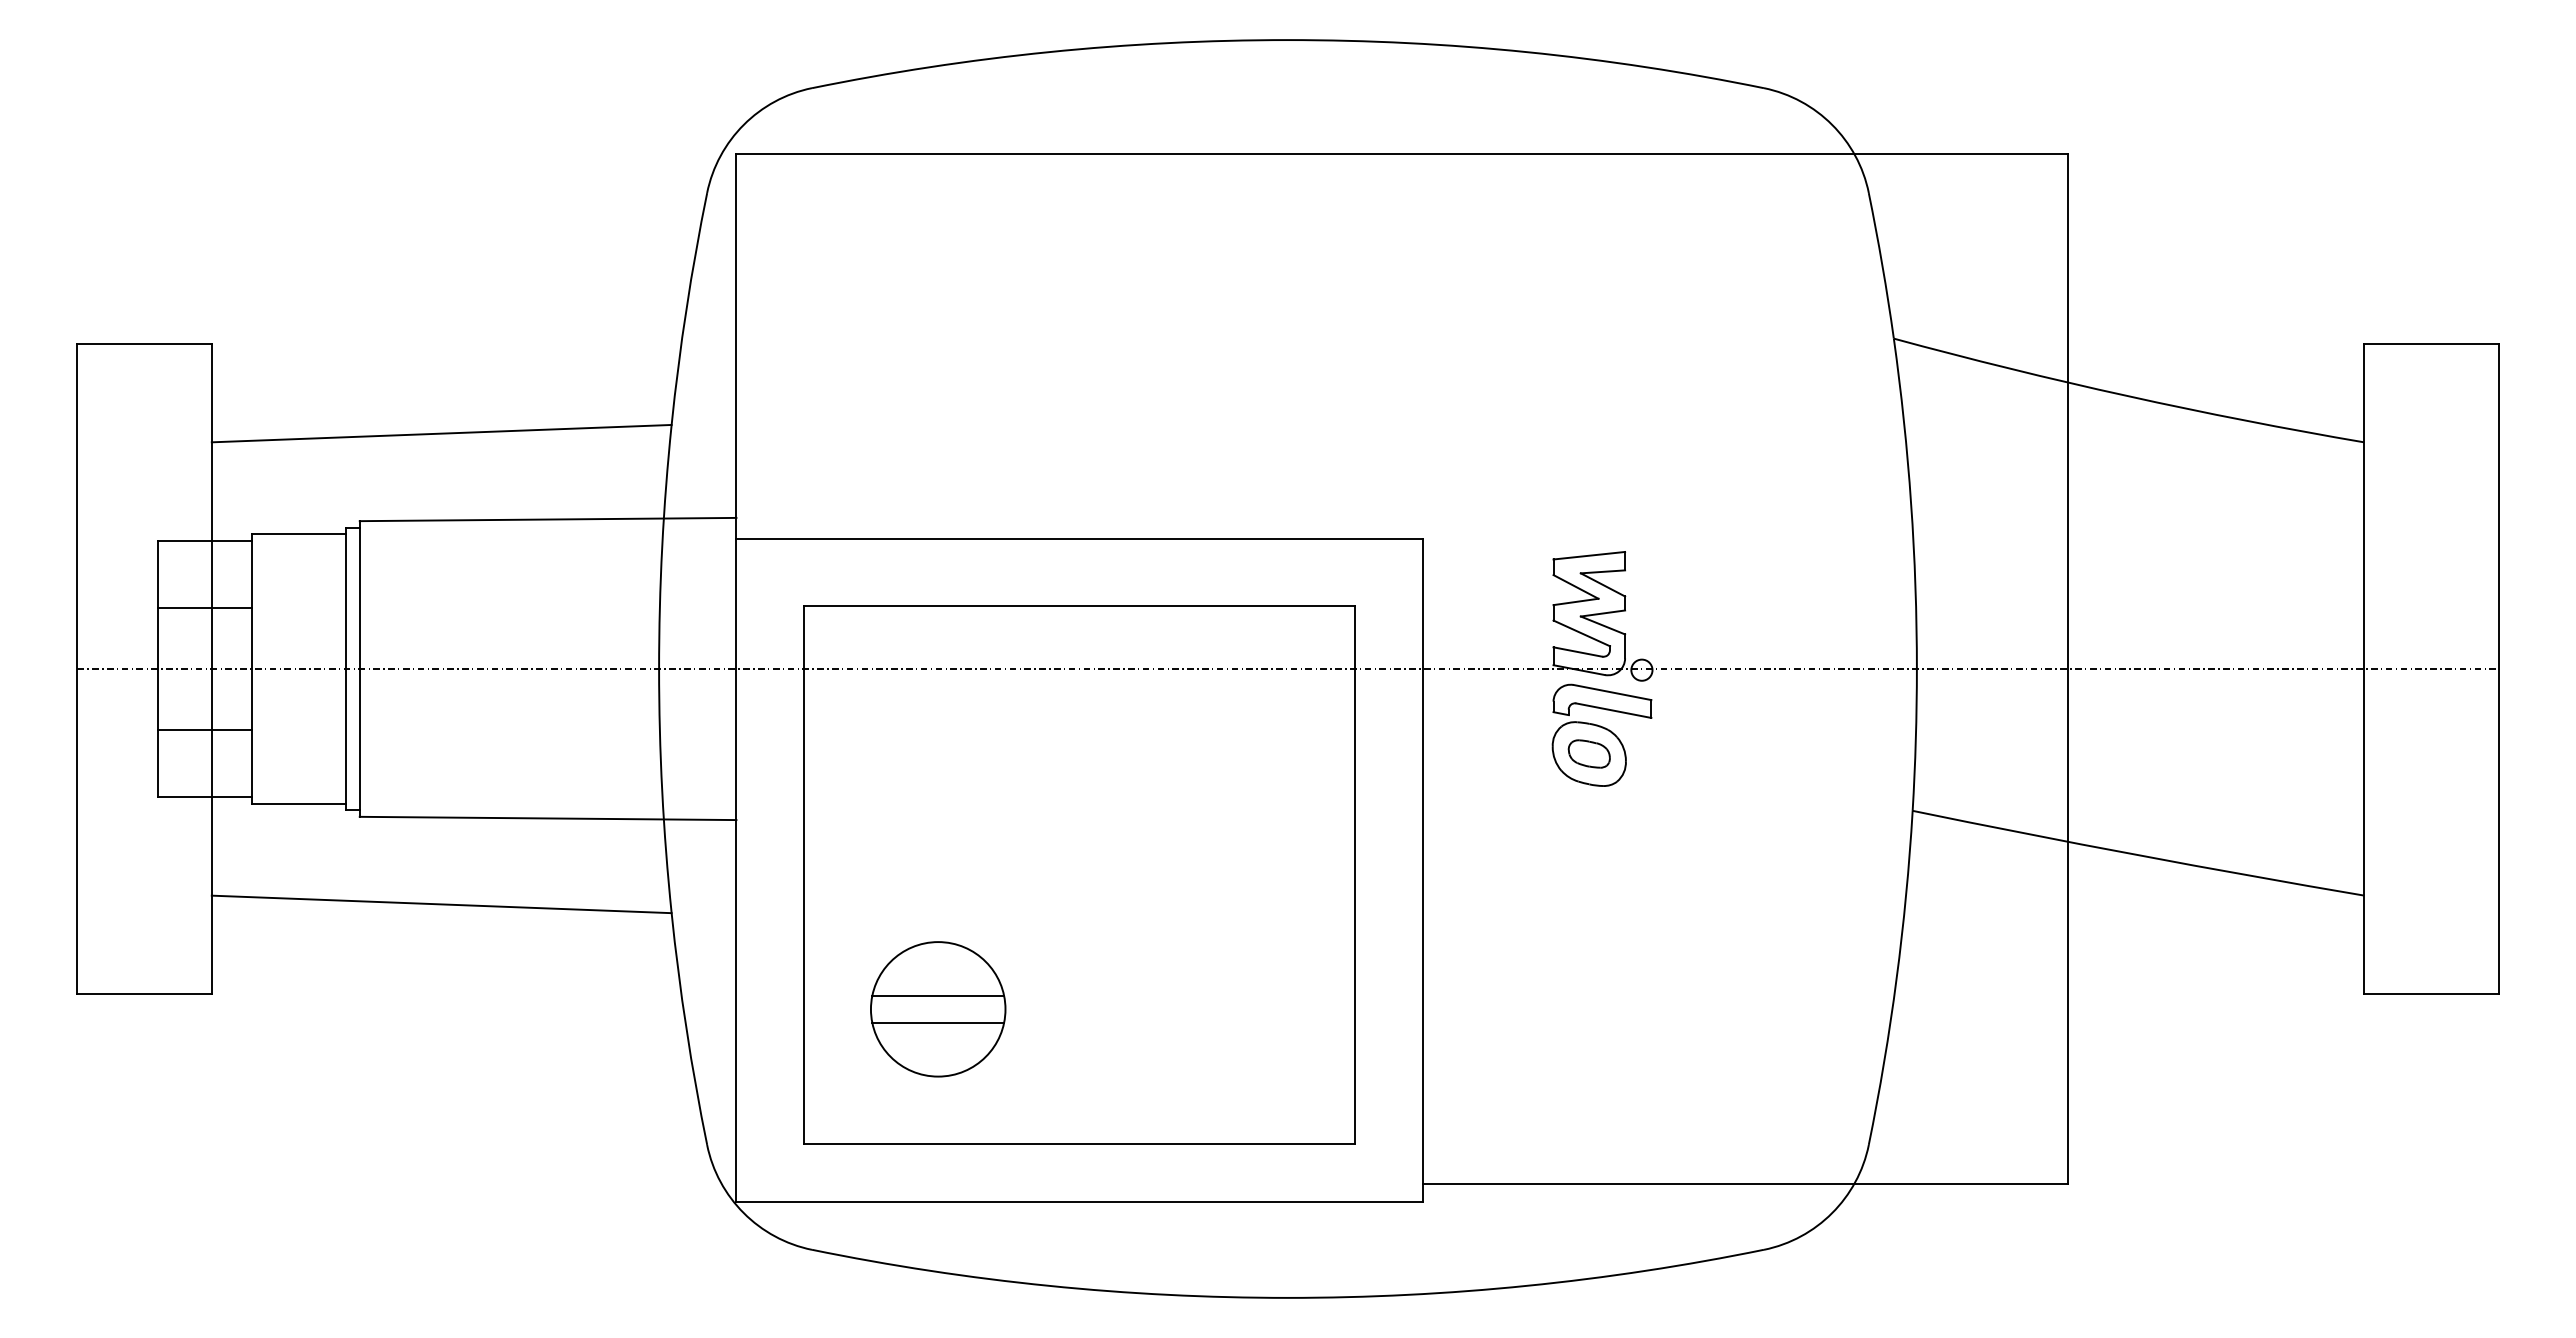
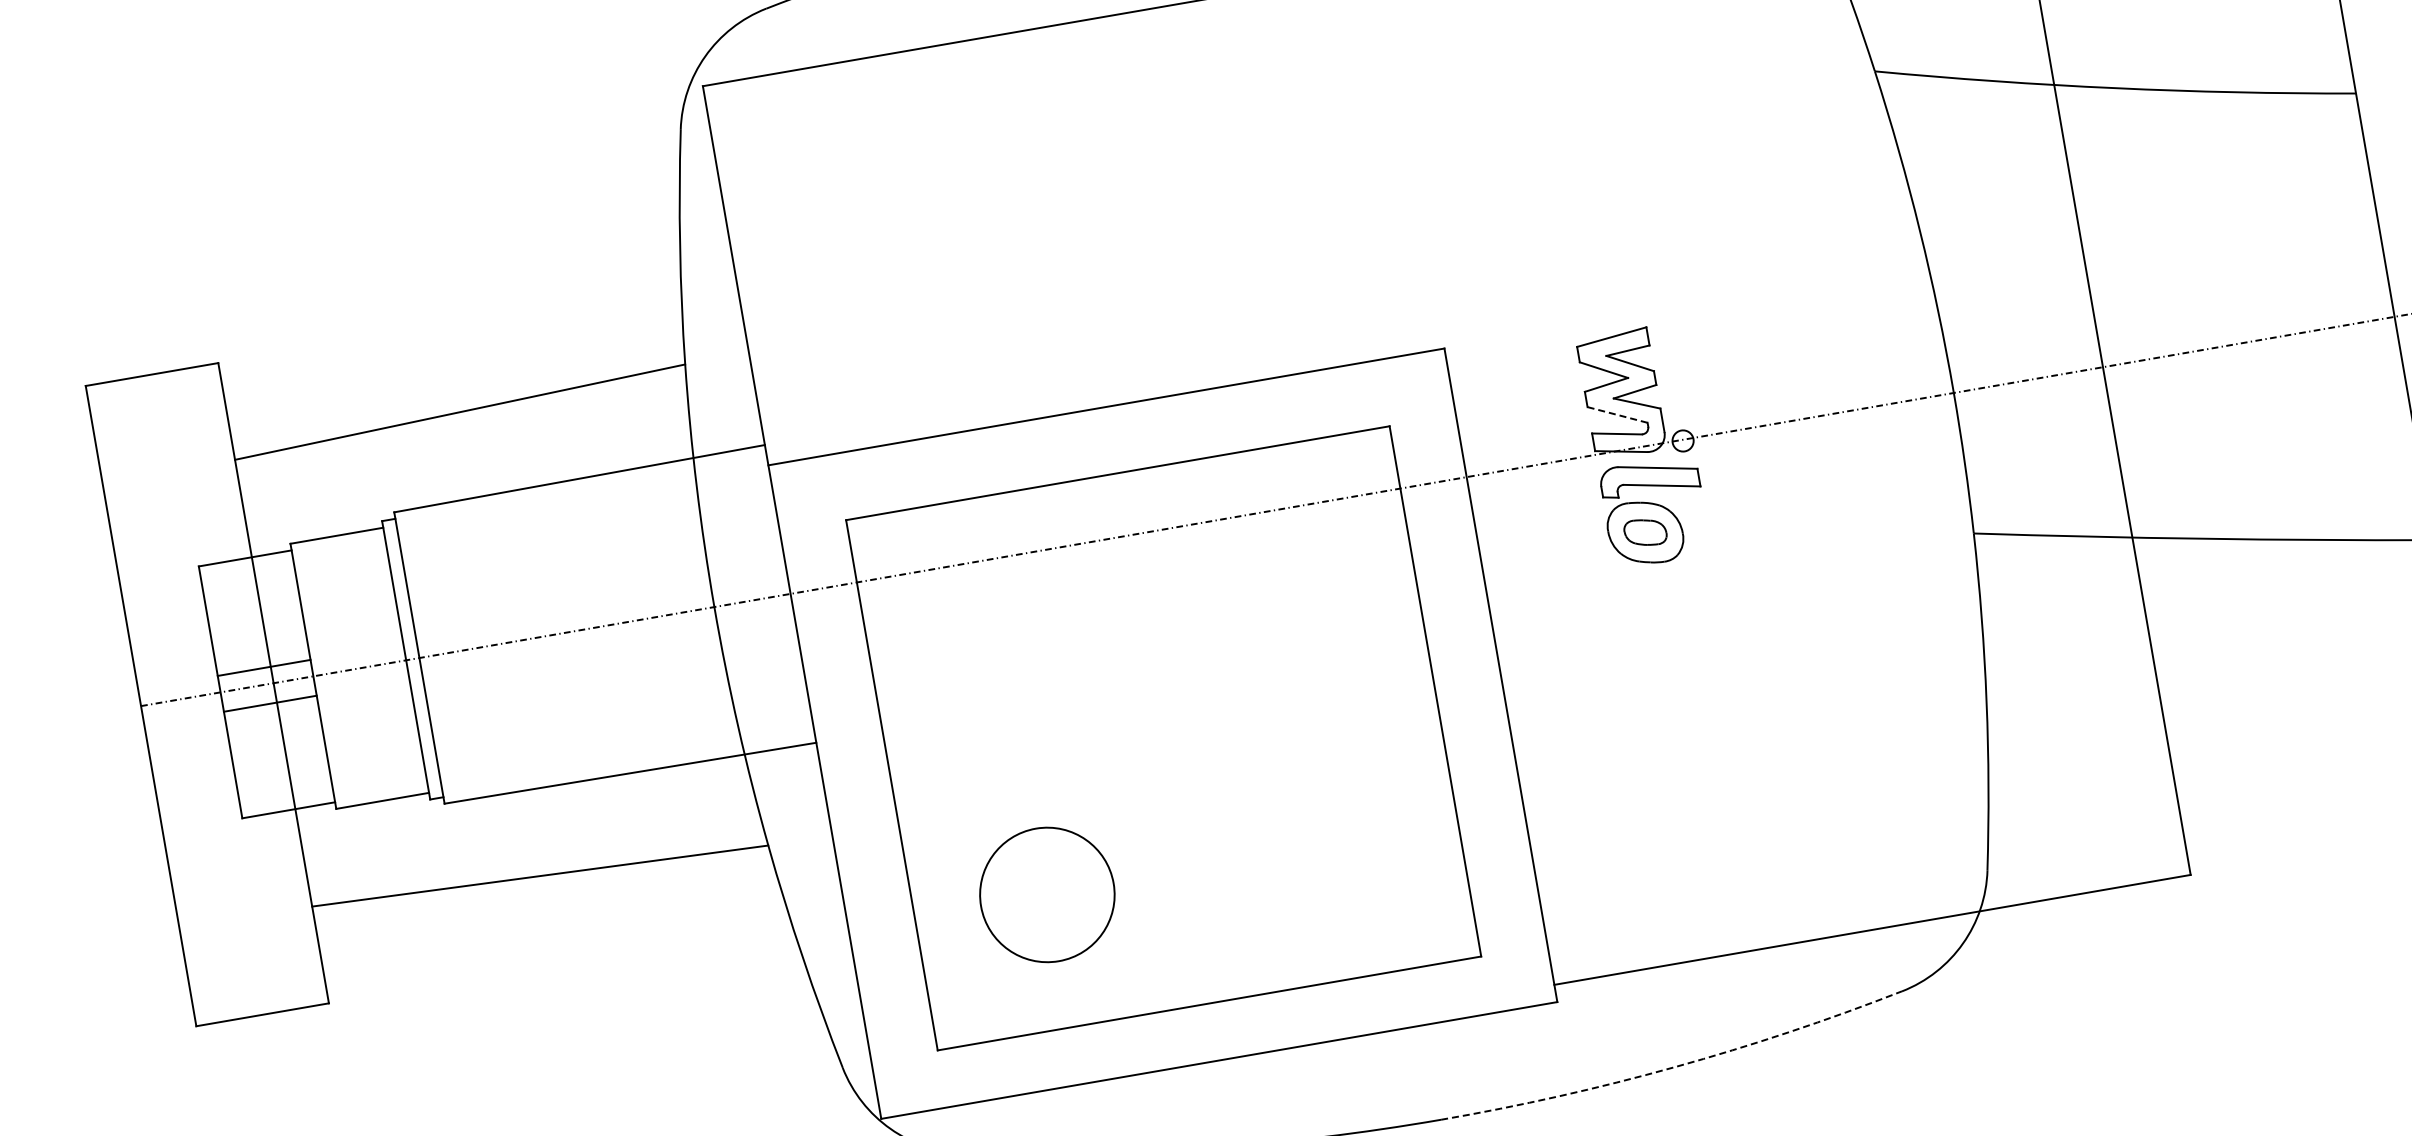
line: (204, 608) -> (263, 668), moved
line: (1581, 633) -> (1617, 415), solid -> dashed
line: (204, 729) -> (269, 703), moved
line: (938, 995) -> (1045, 881), removed
line: (938, 1022) -> (1049, 907), removed
arc: (1527, 1285) -> (1675, 1066), solid -> dashed

